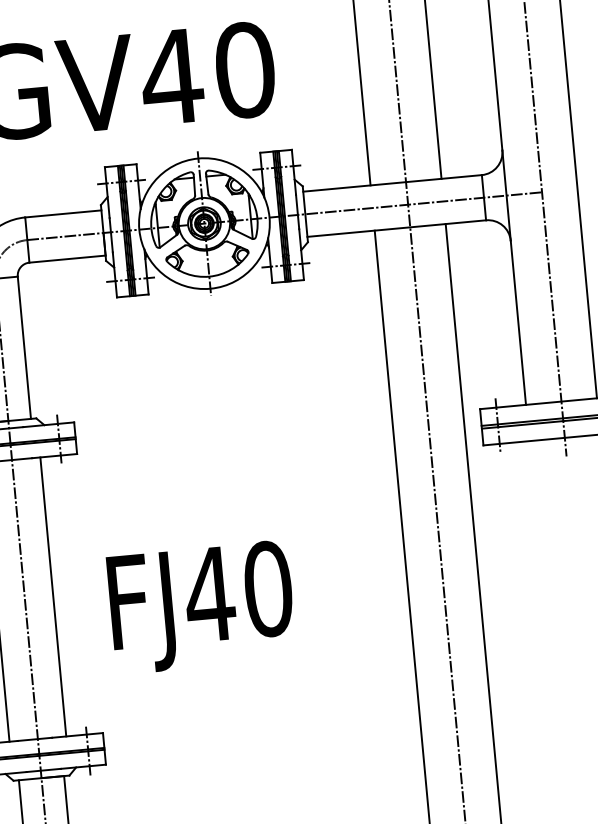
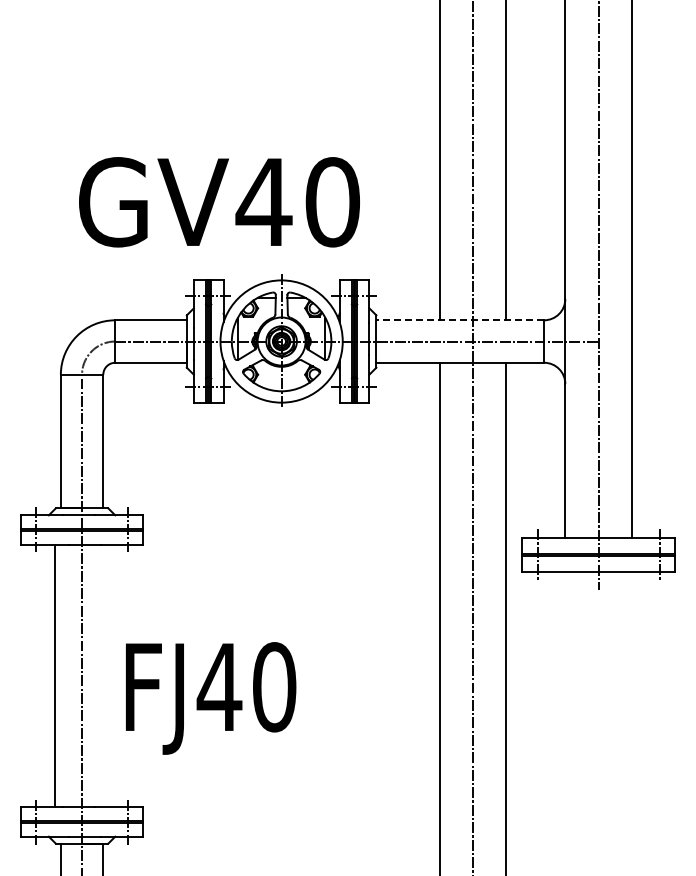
line: (392, 183) -> (460, 320), solid -> dashed
line: (53, 597) -> (108, 676), removed
text: (202, 607) -> (211, 698), moved

